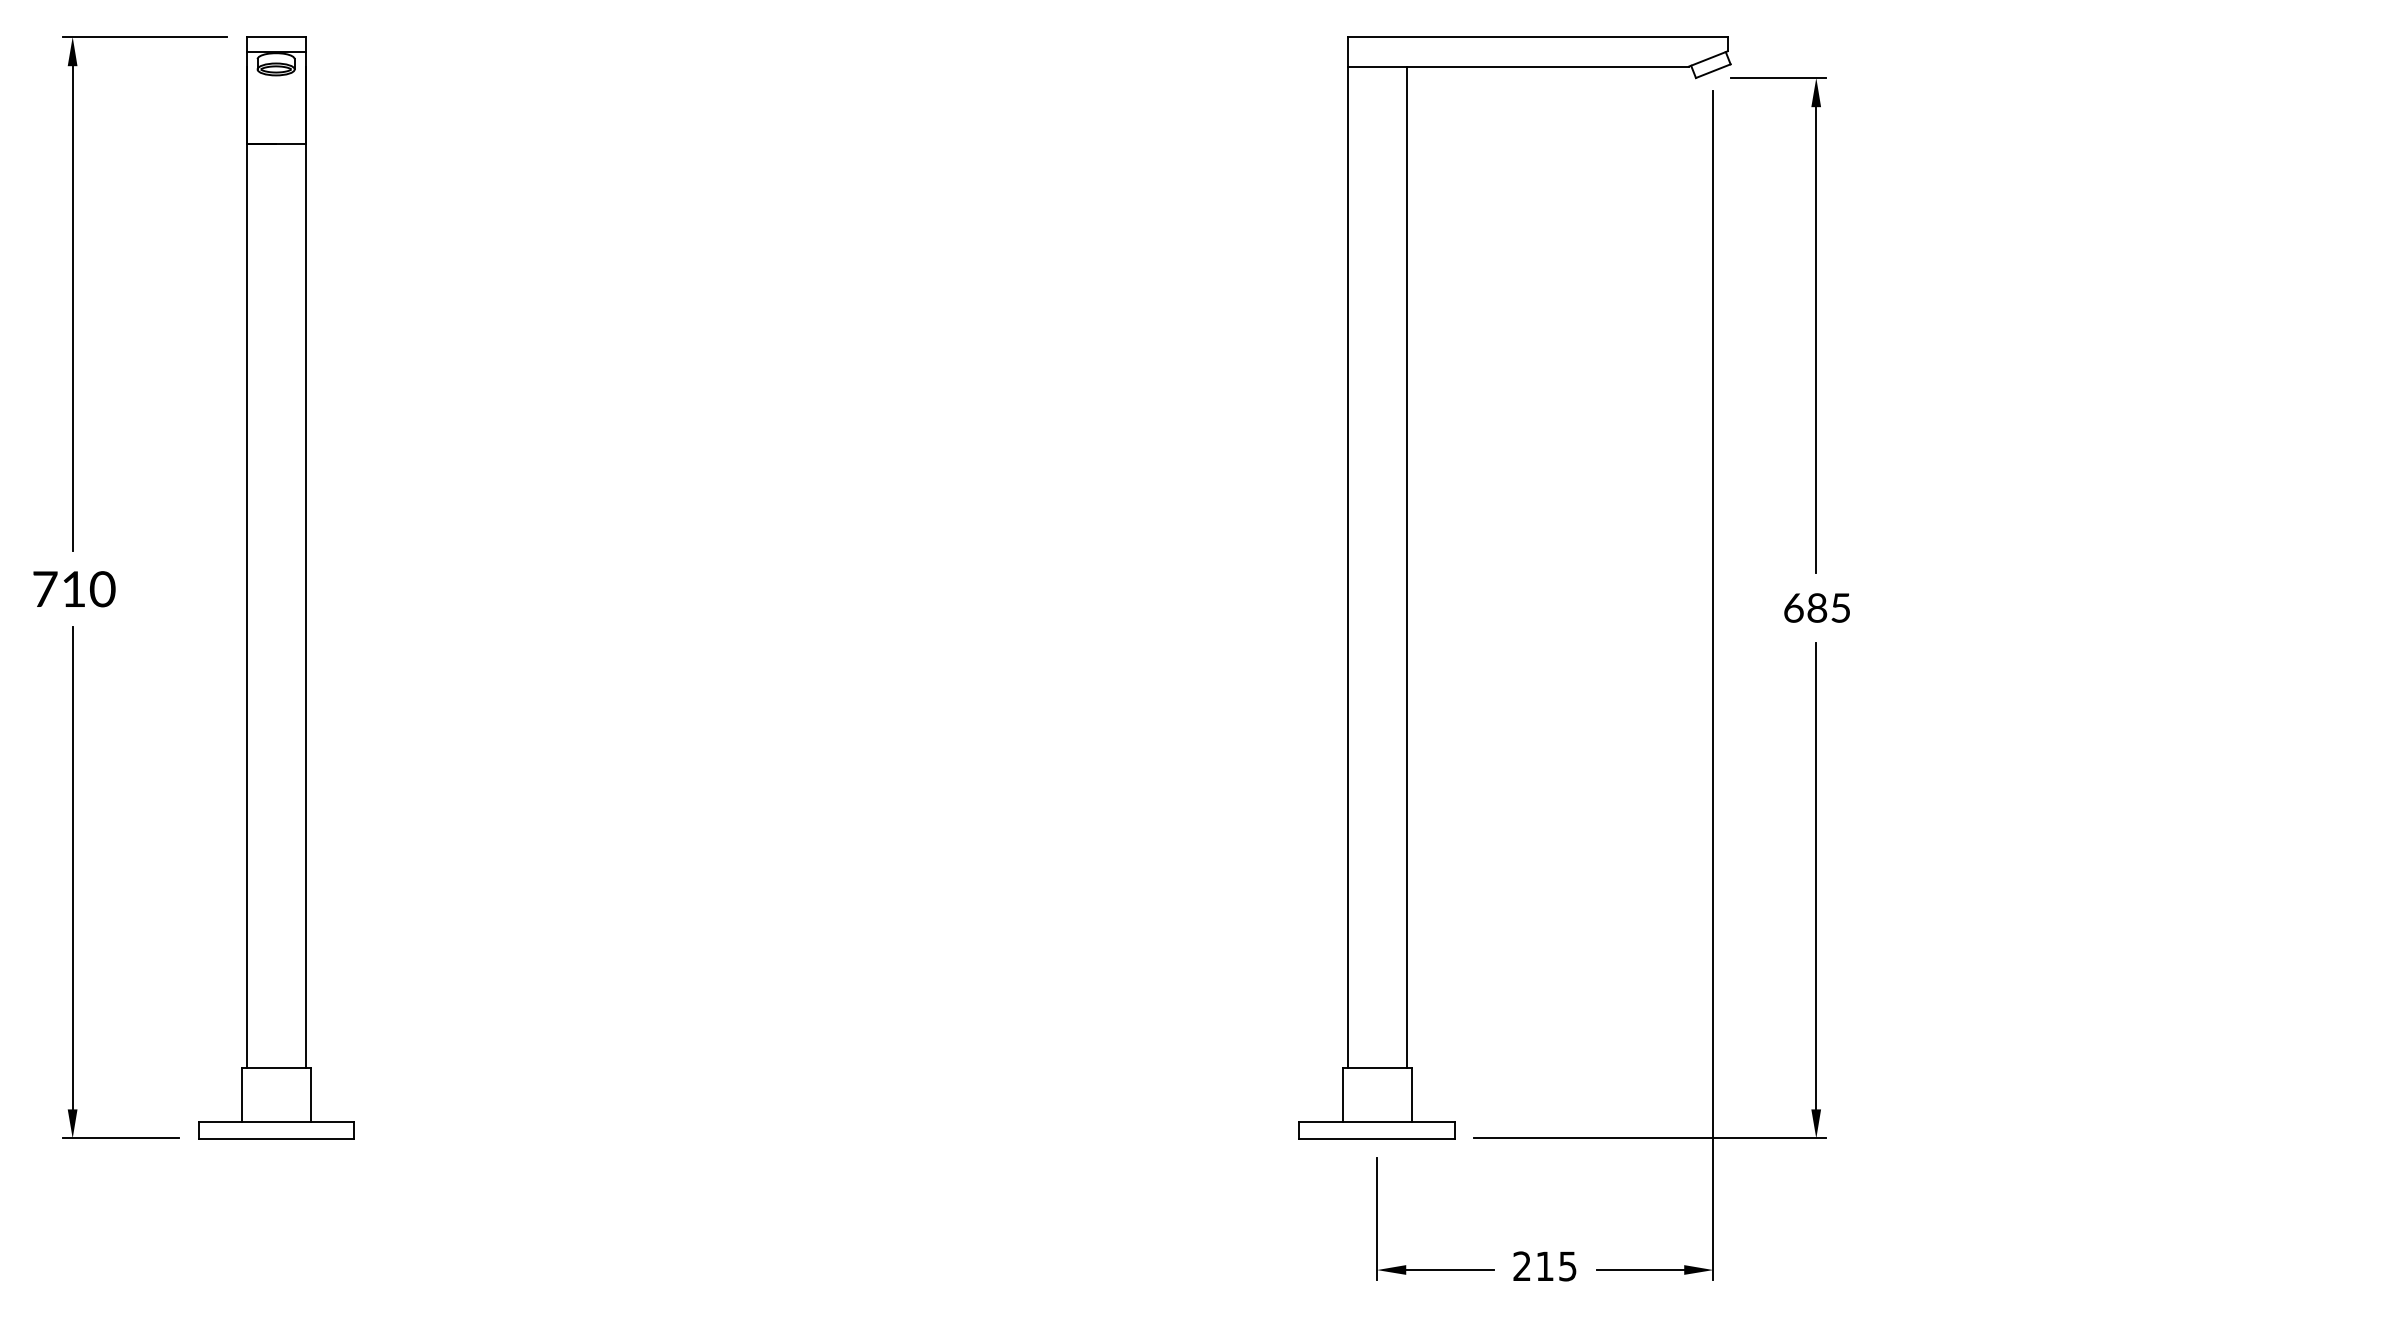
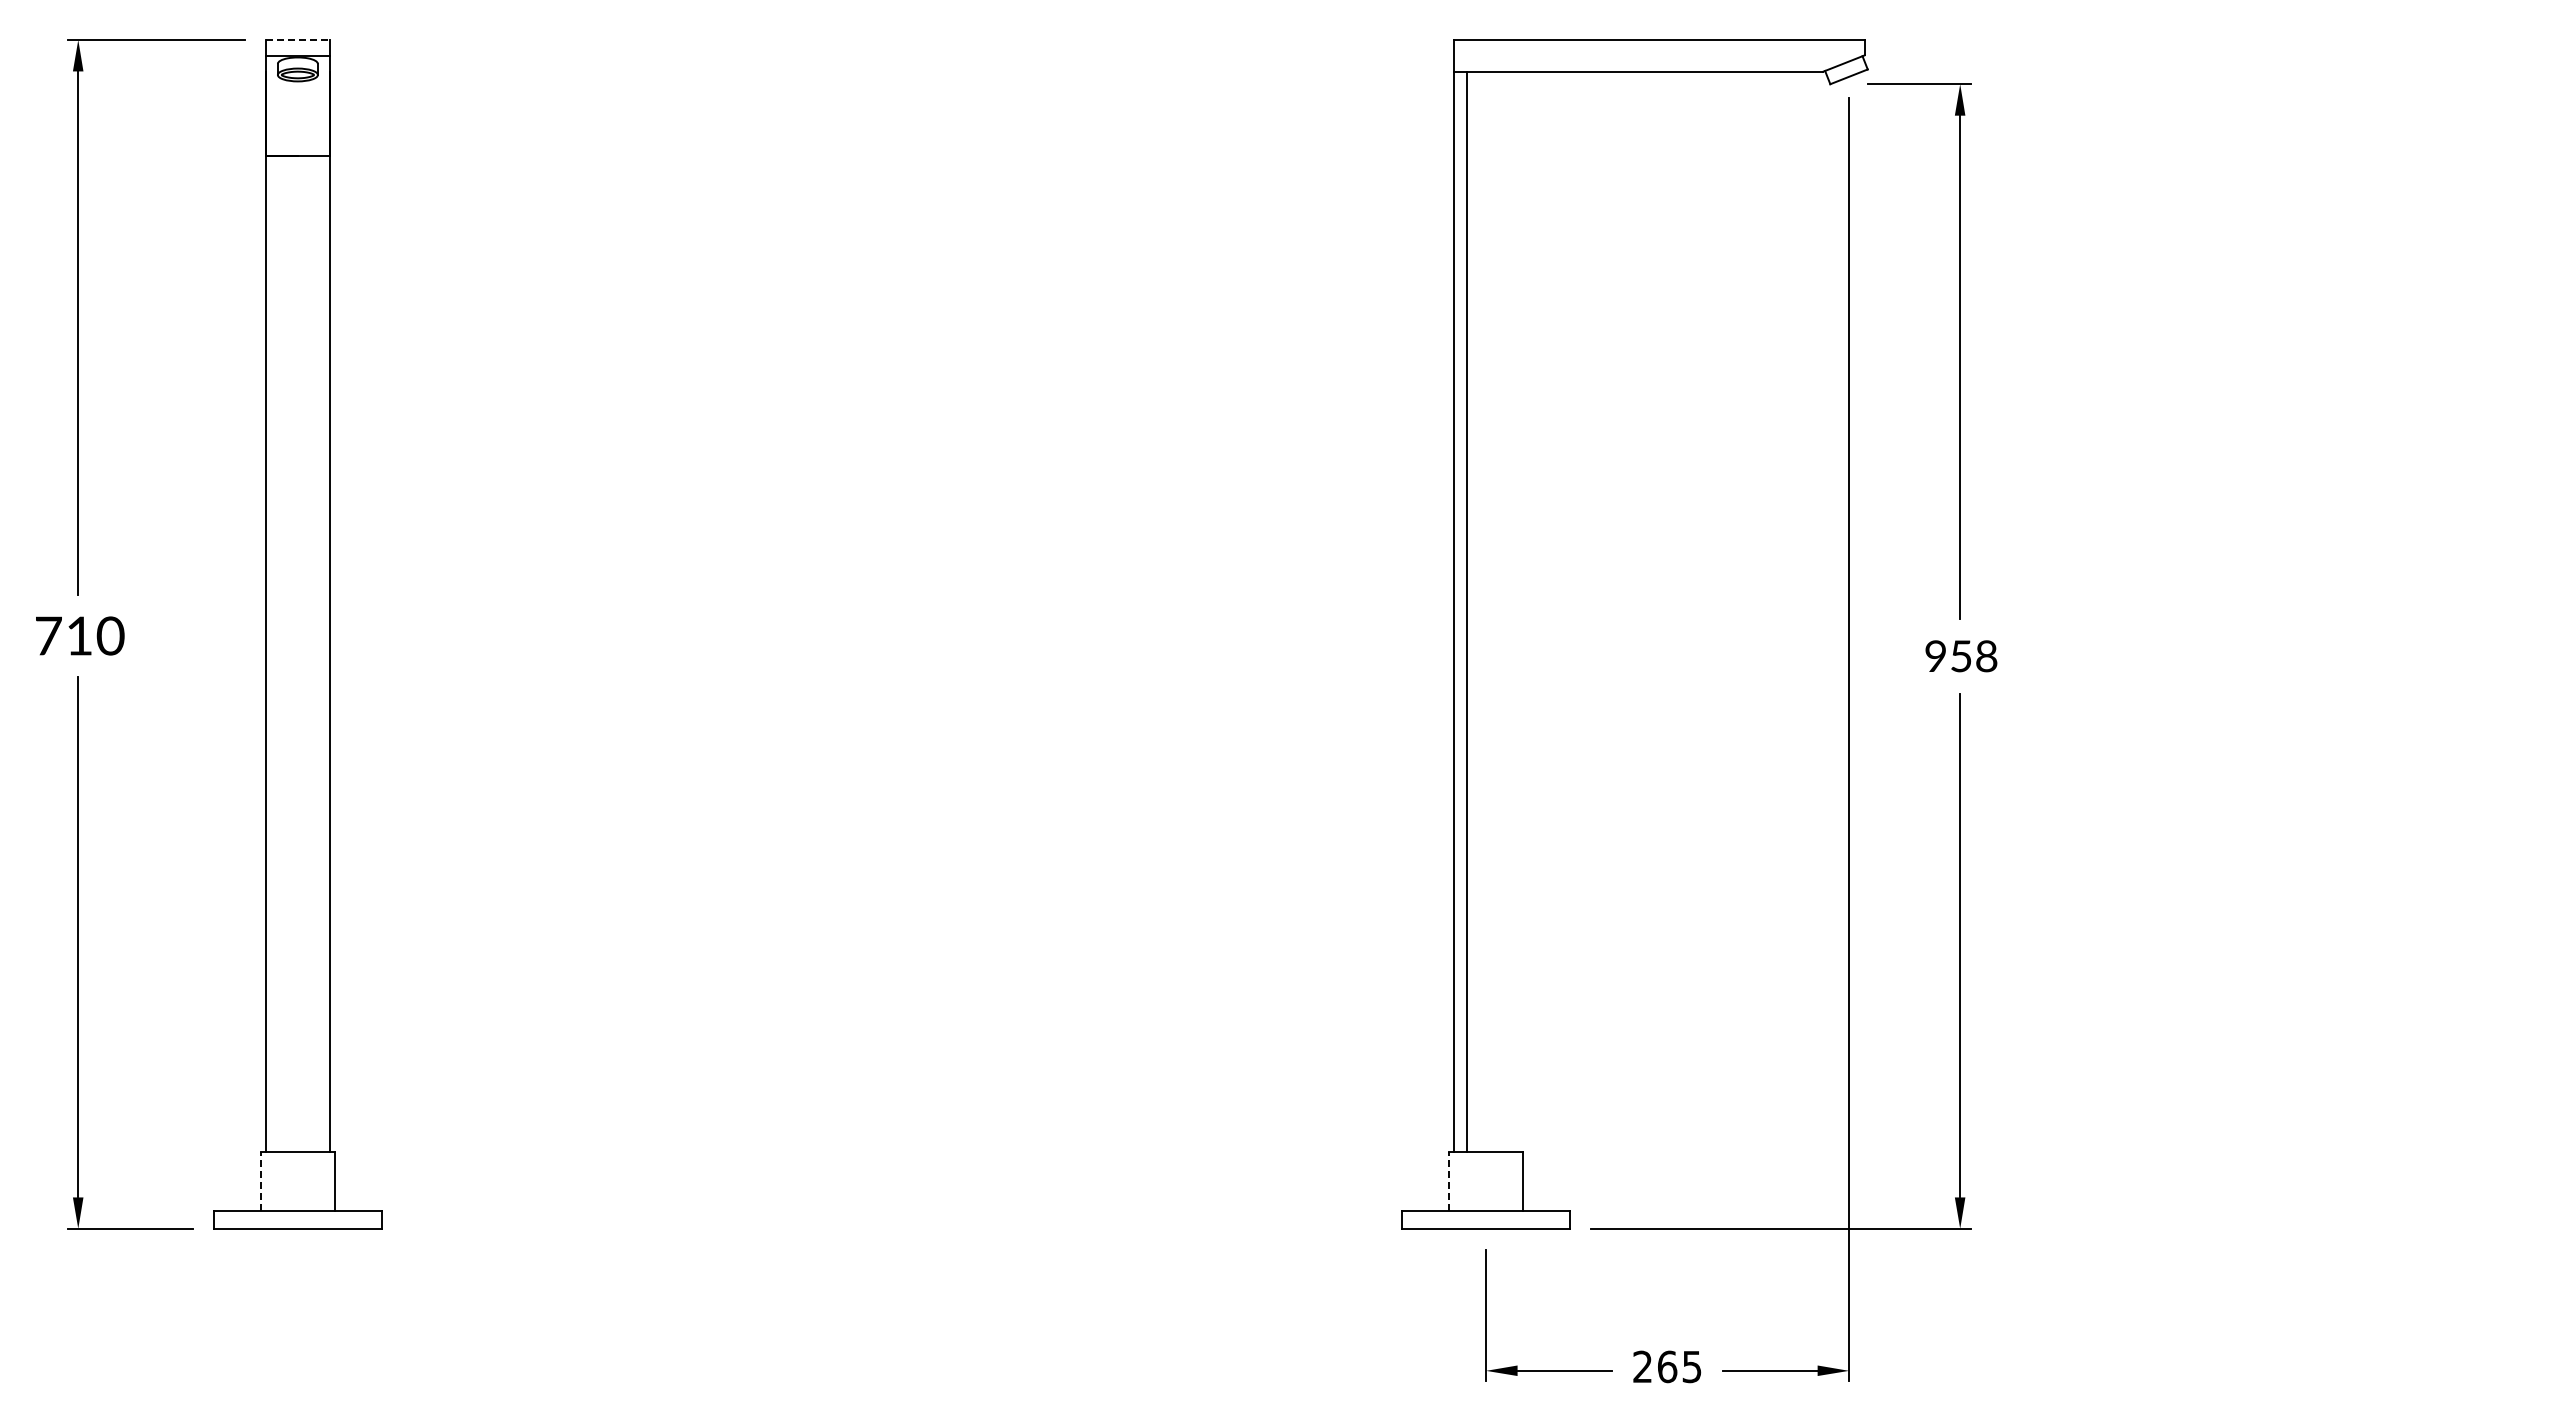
line: (275, 37) -> (297, 40), solid -> dashed
line: (1406, 566) -> (1466, 611), moved
text: (1817, 608) -> (1961, 656), 685 -> 958
line: (241, 1094) -> (260, 1181), solid -> dashed
line: (1342, 1094) -> (1448, 1181), solid -> dashed
text: (1545, 1266) -> (1667, 1366), 215 -> 265

